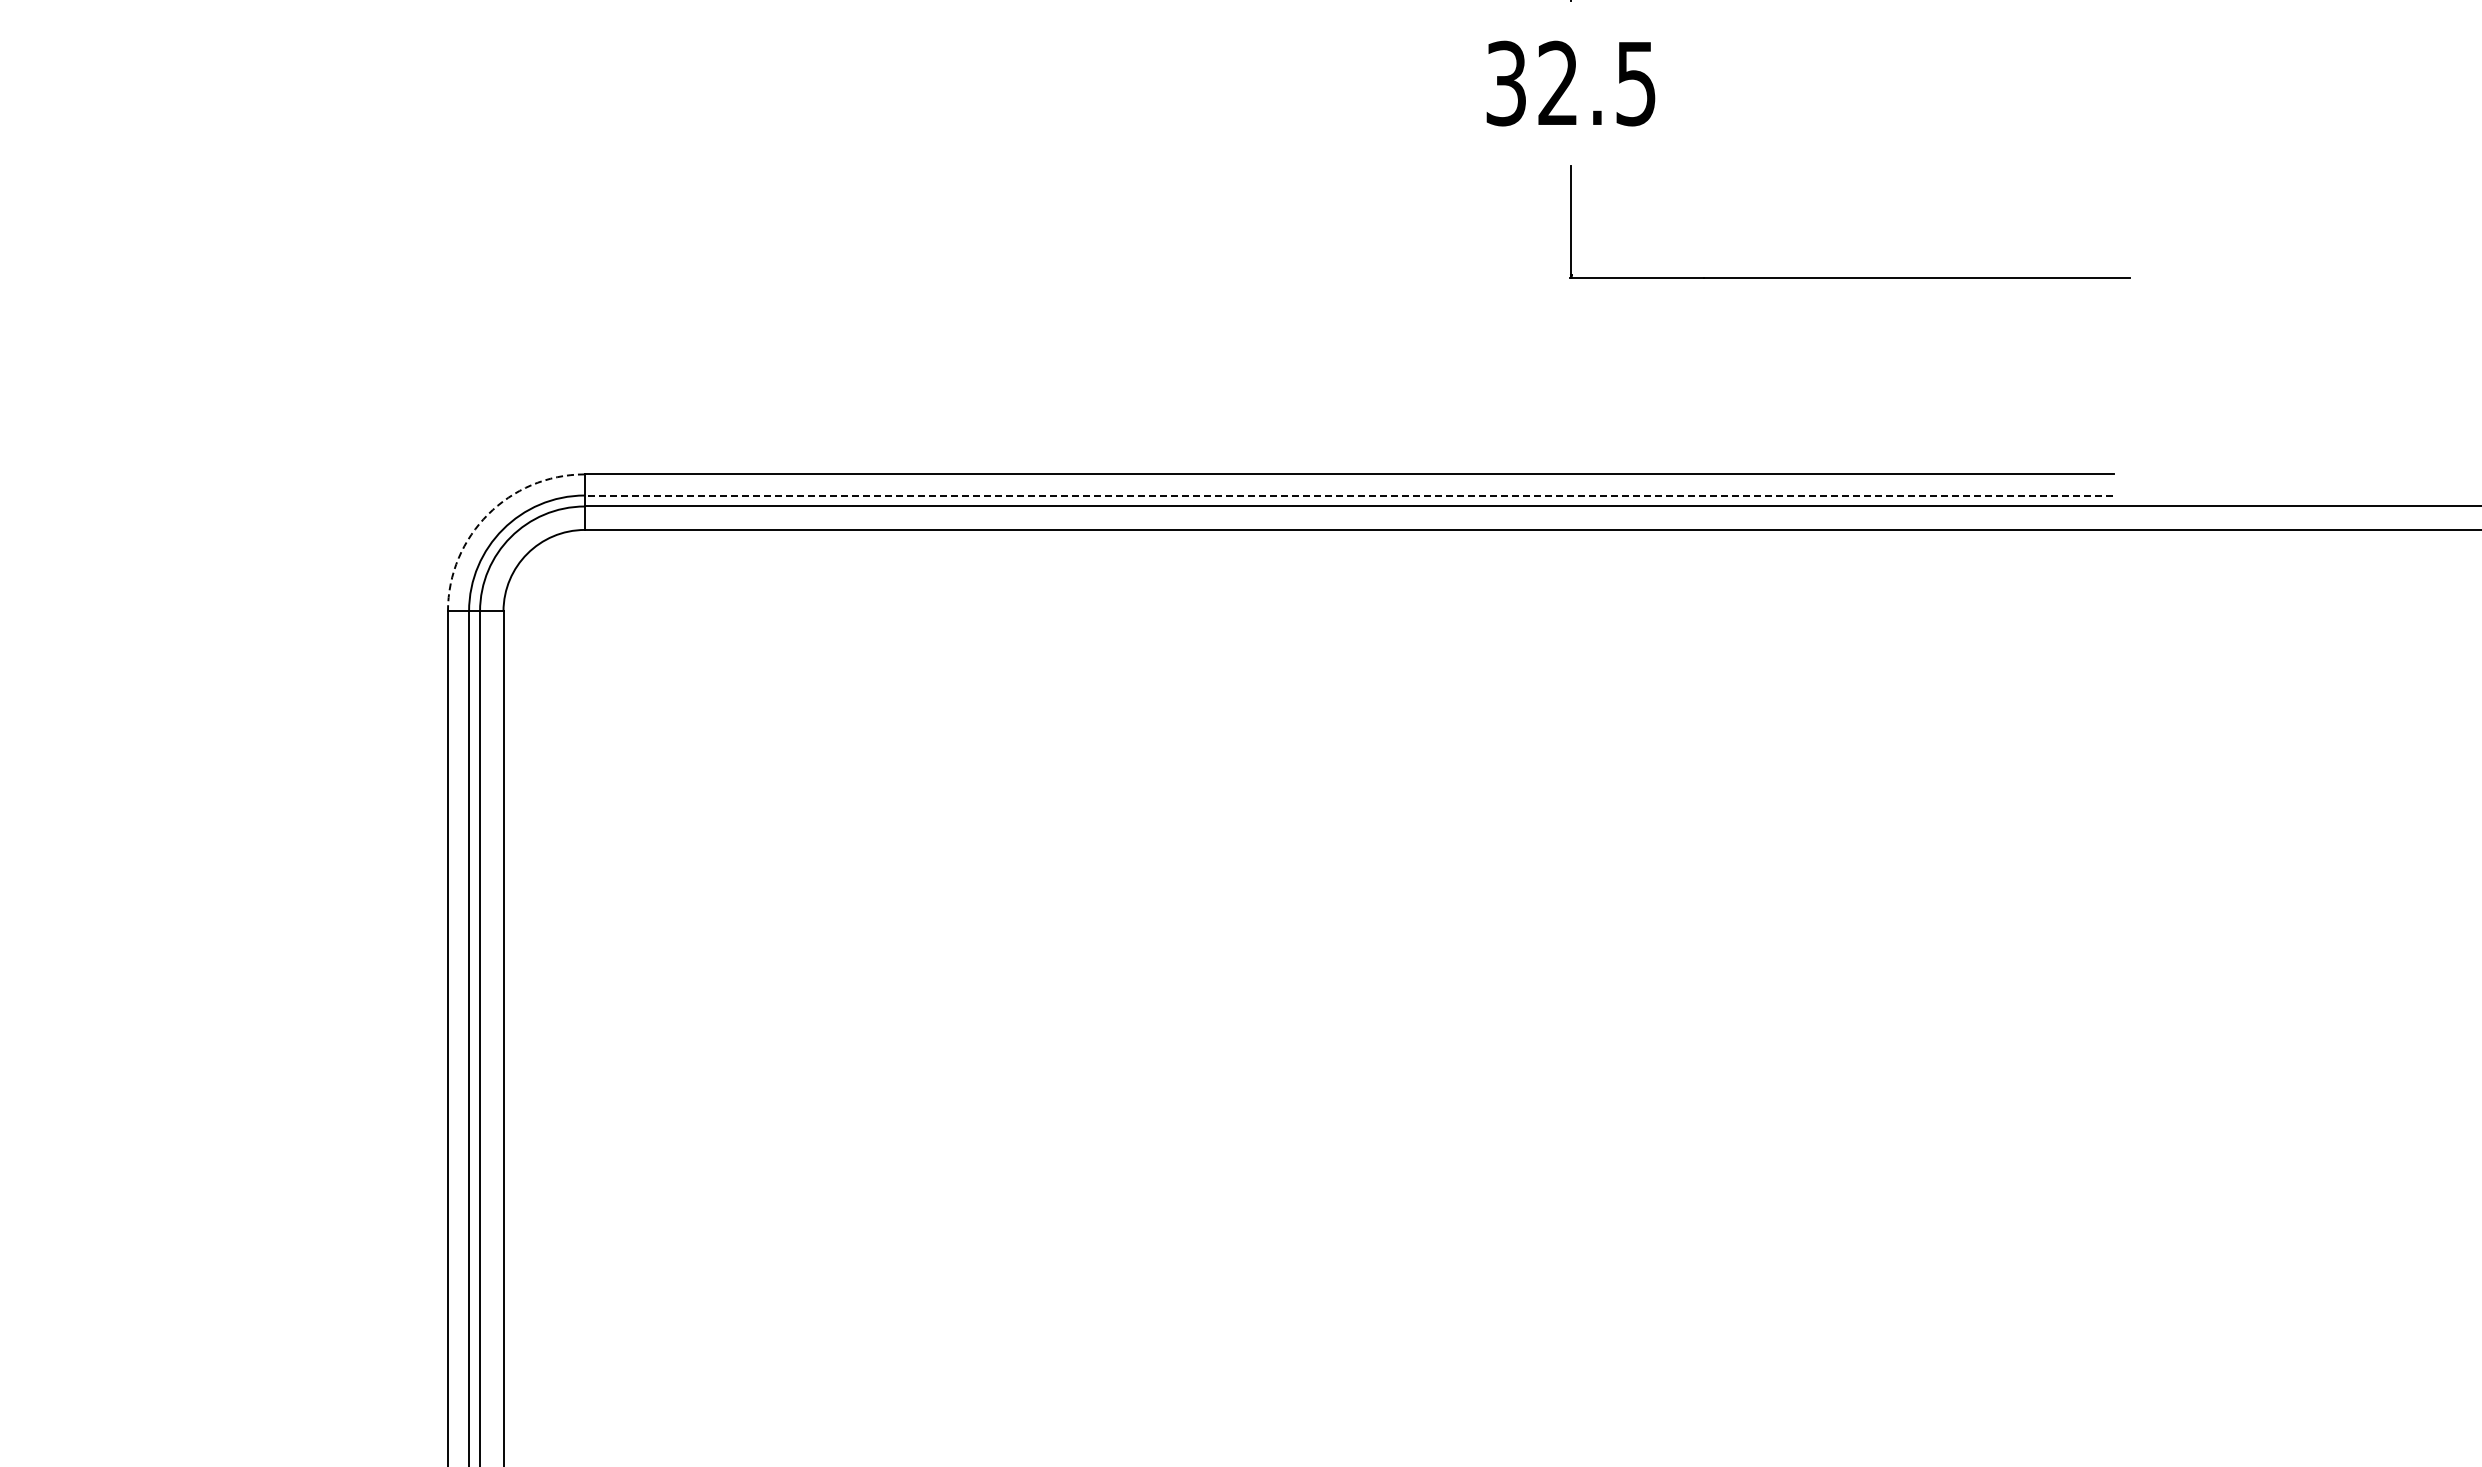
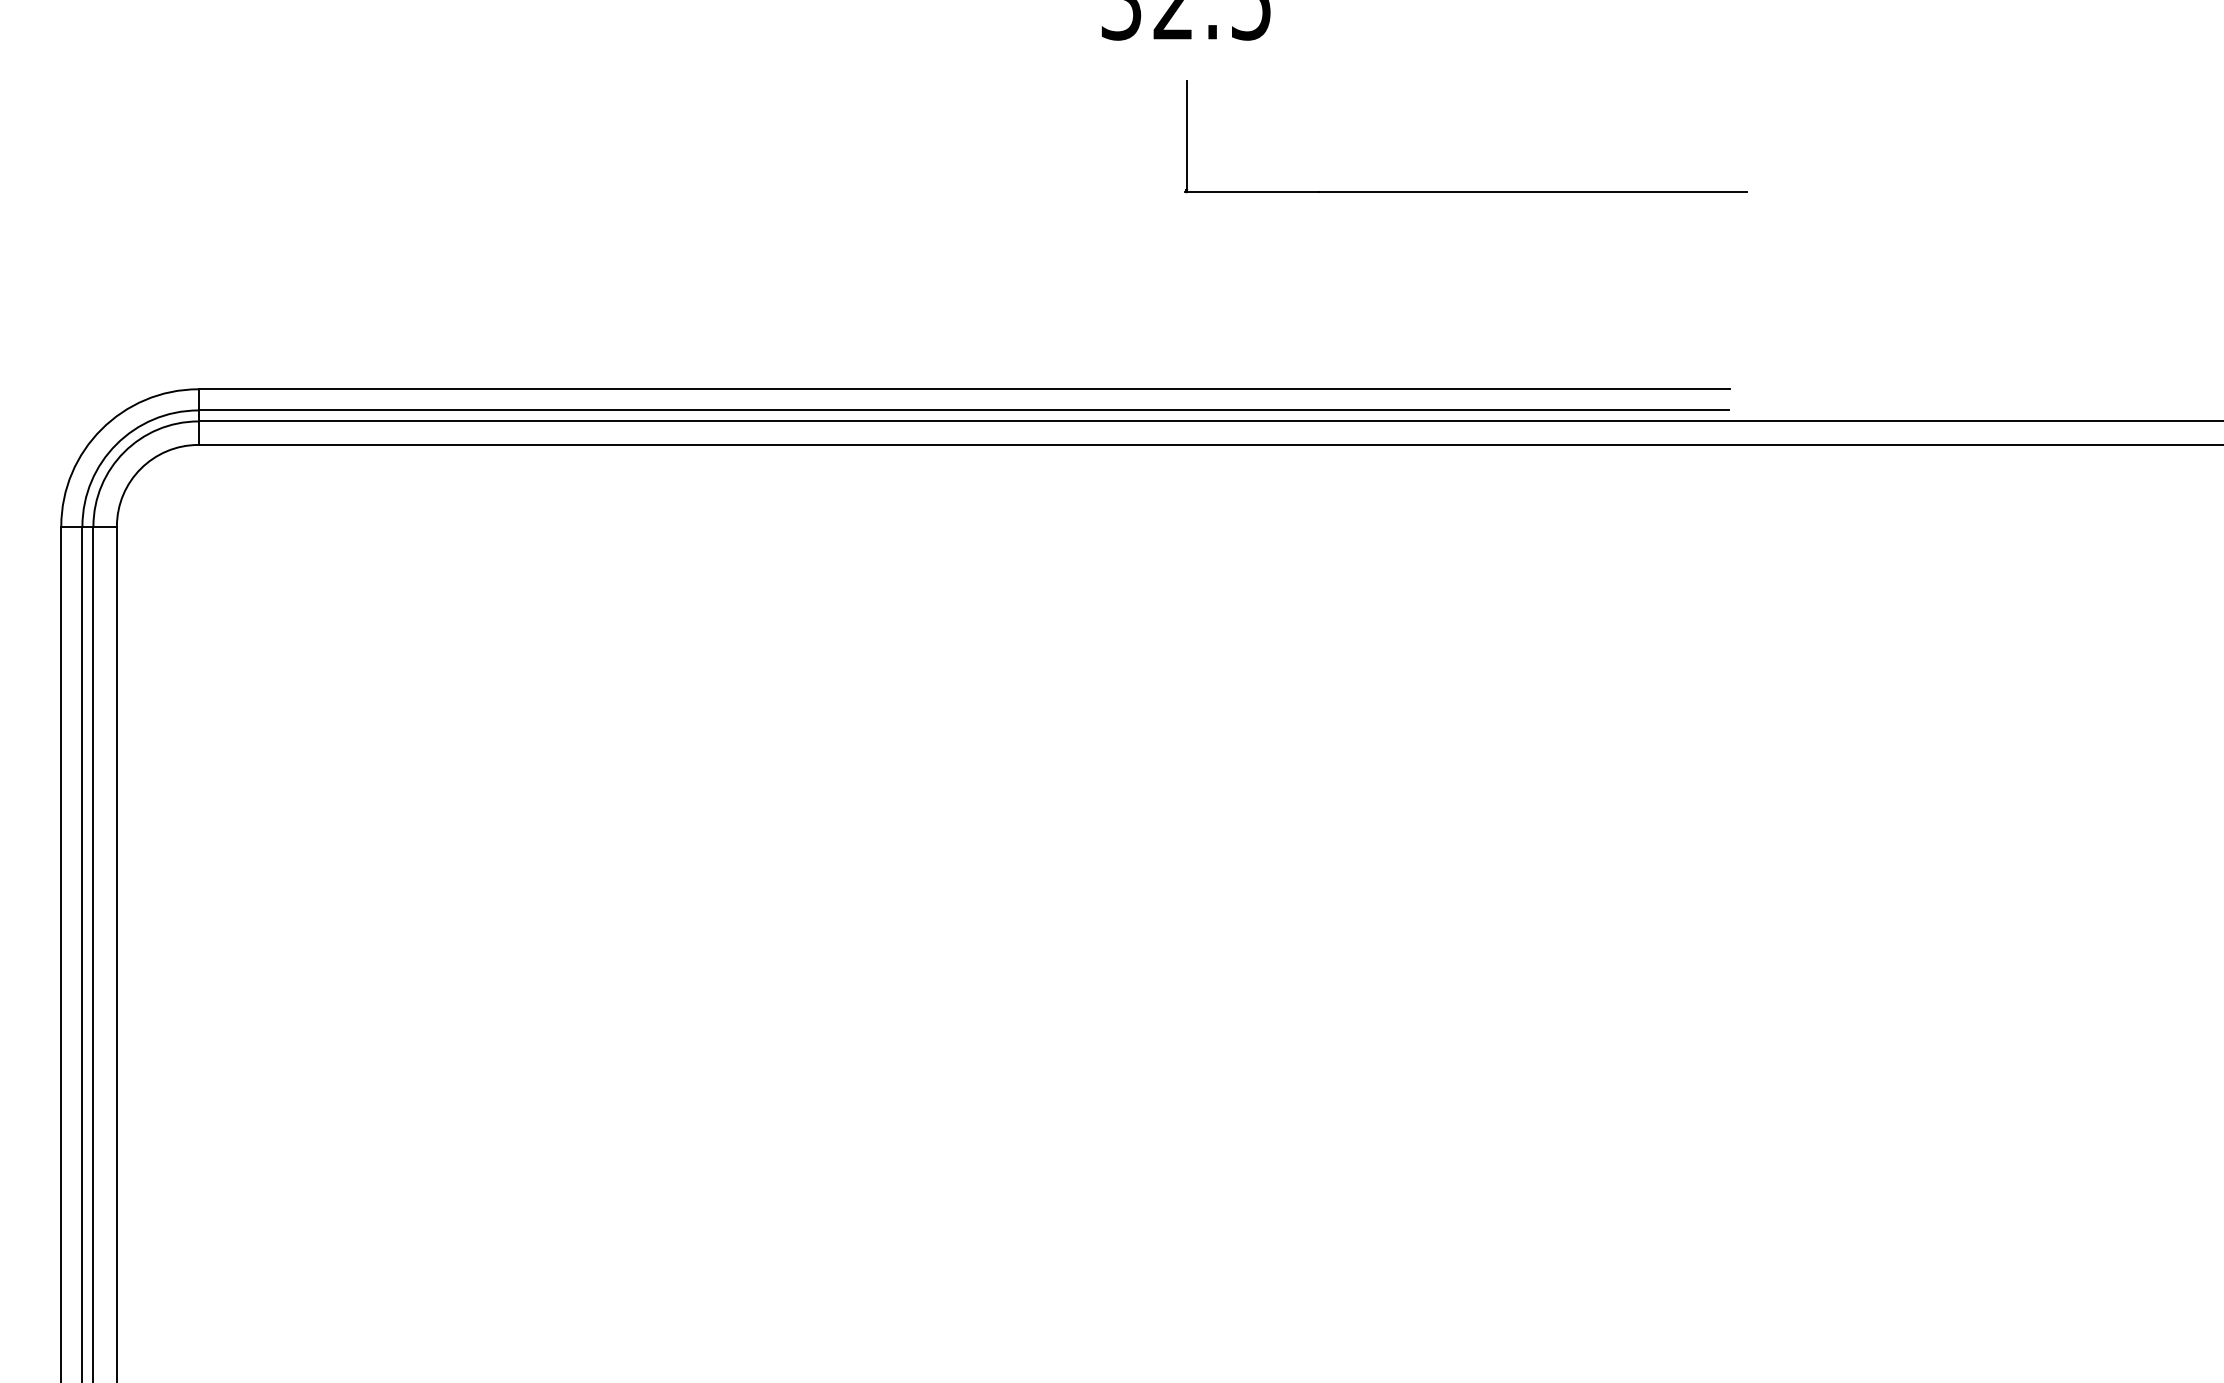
line: (1348, 495) -> (963, 410), dashed -> solid
arc: (488, 514) -> (101, 429), dashed -> solid

